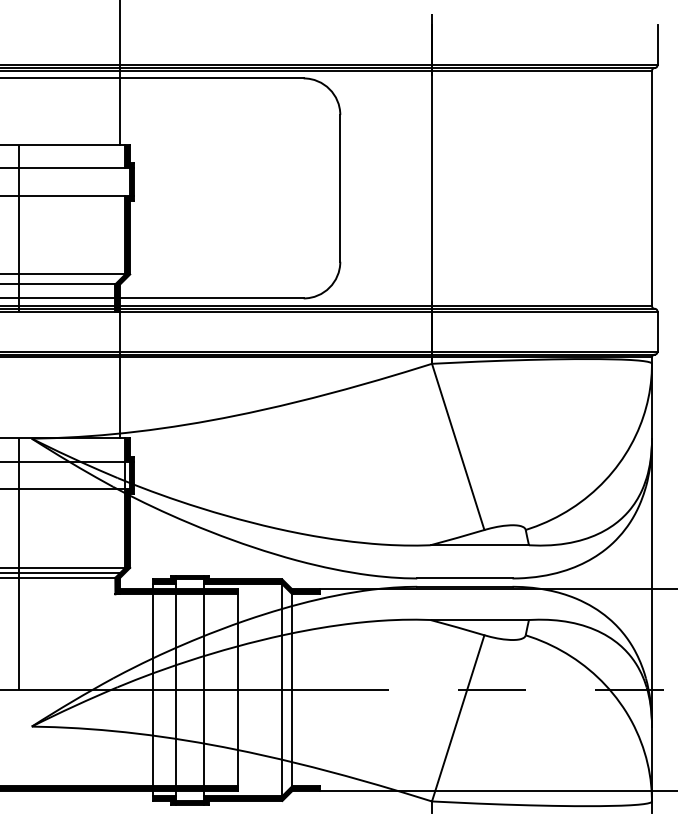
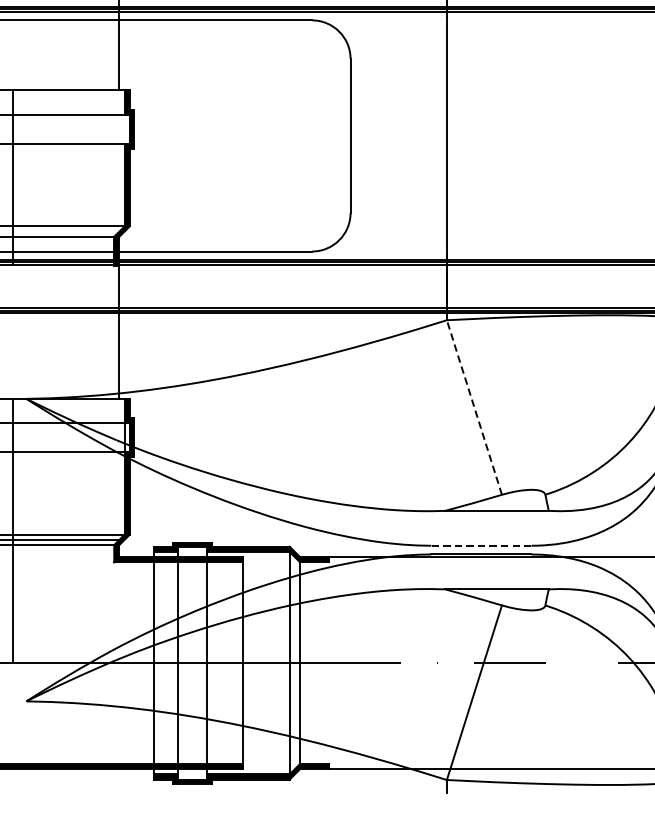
line: (458, 446) -> (474, 407), solid -> dashed
line: (464, 578) -> (481, 545), solid -> dashed

